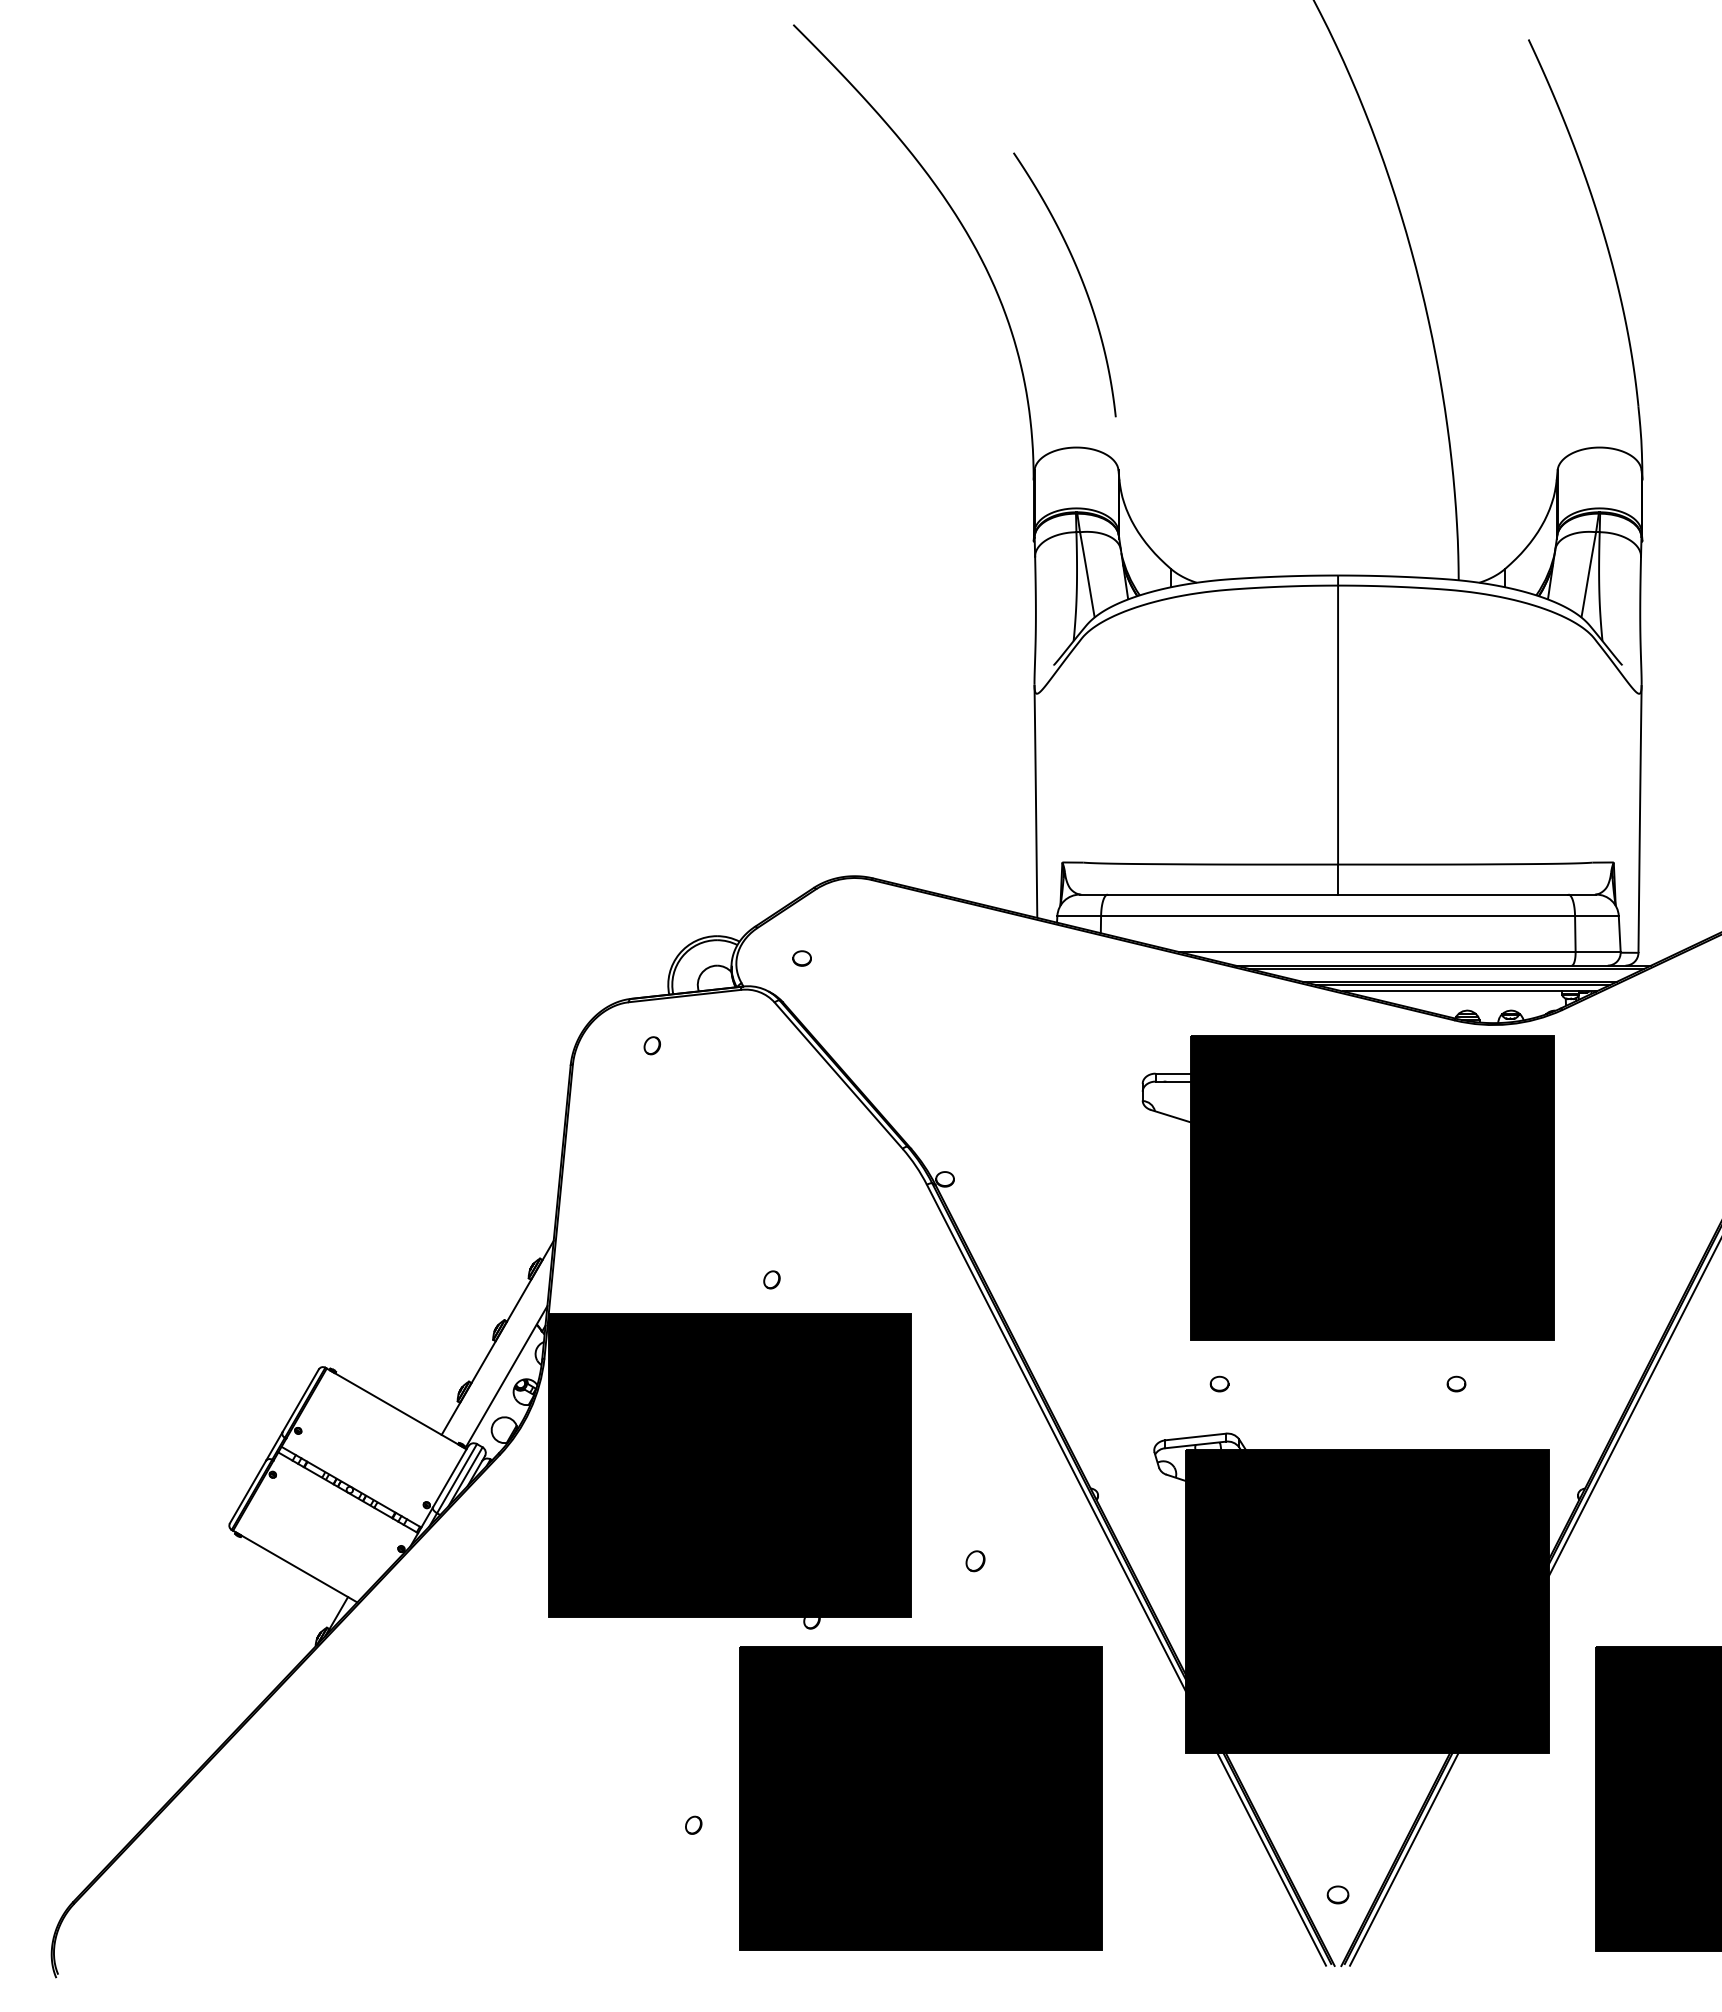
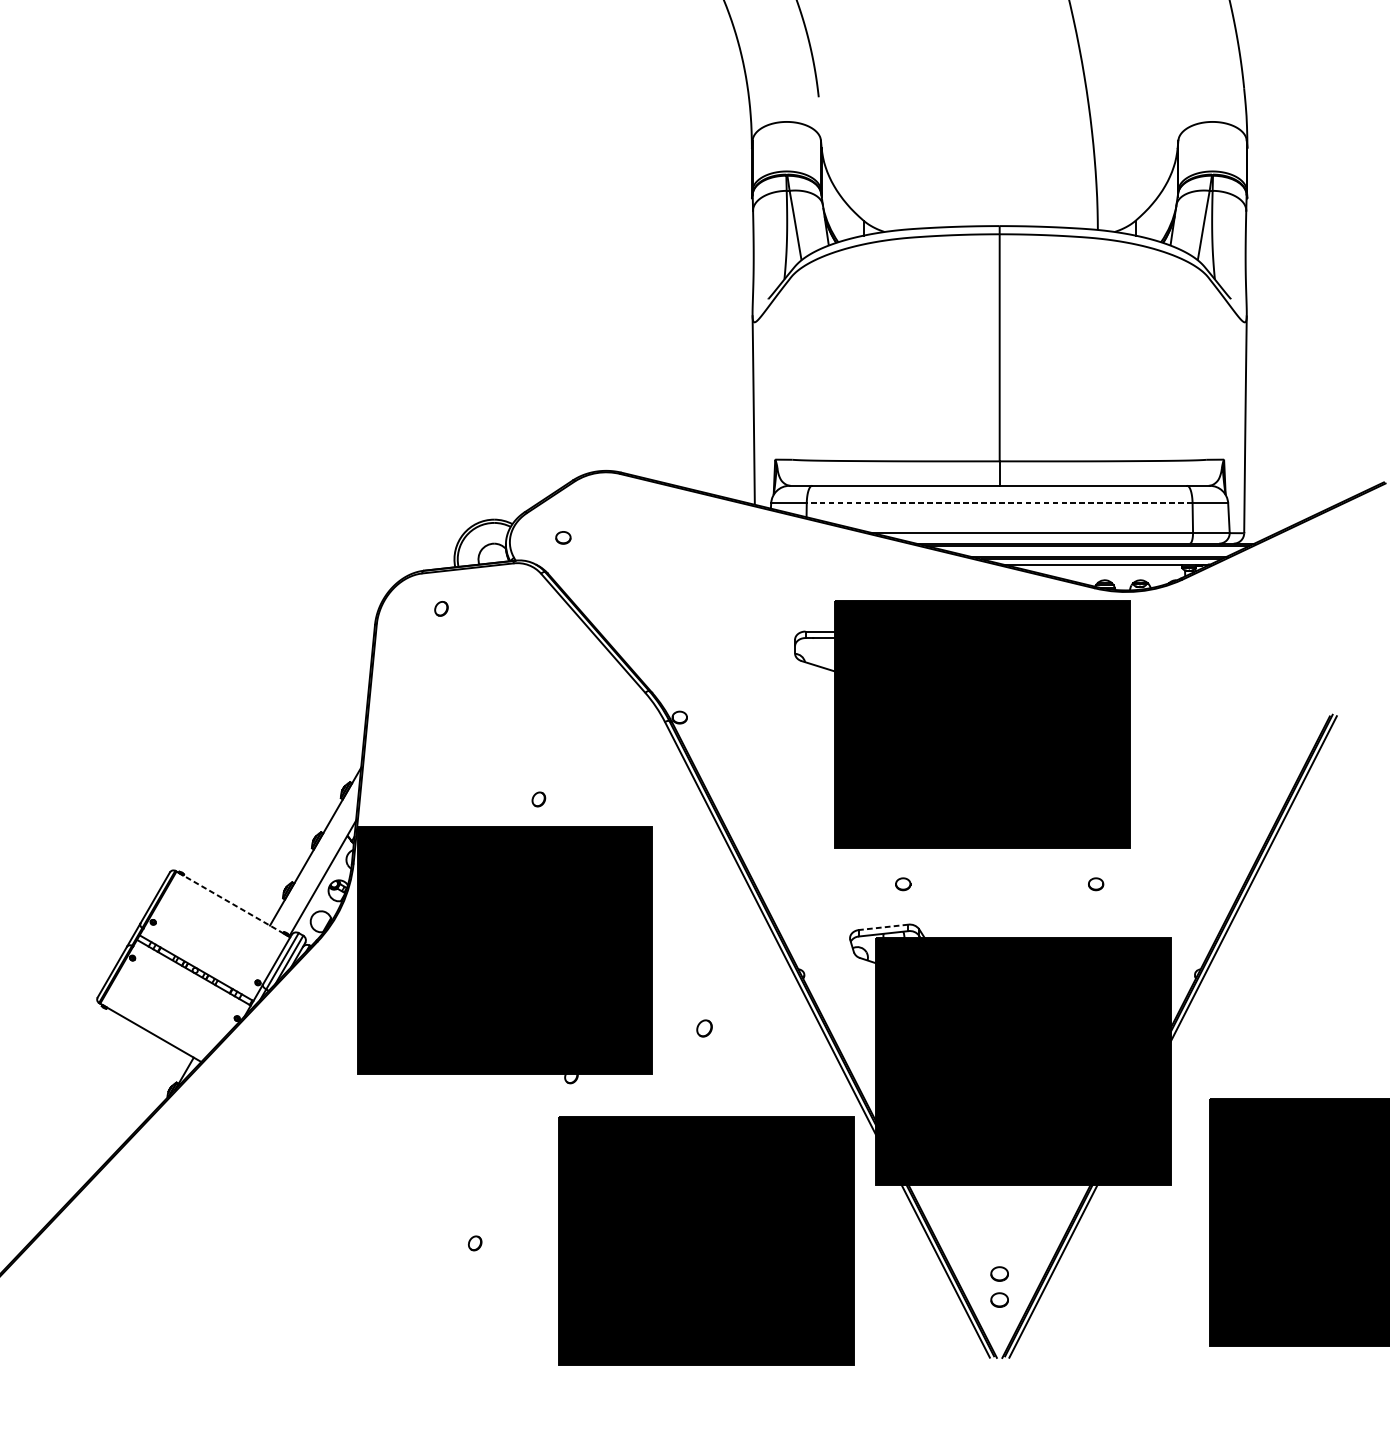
line: (1338, 916) -> (1000, 503), solid -> dashed
part: (1347, 1187) -> (961, 724), moved
line: (396, 1408) -> (233, 904), solid -> dashed
line: (1195, 1437) -> (883, 927), solid -> dashed
part: (920, 1798) -> (706, 1241), moved
part: (1337, 1862) -> (999, 1273), added

